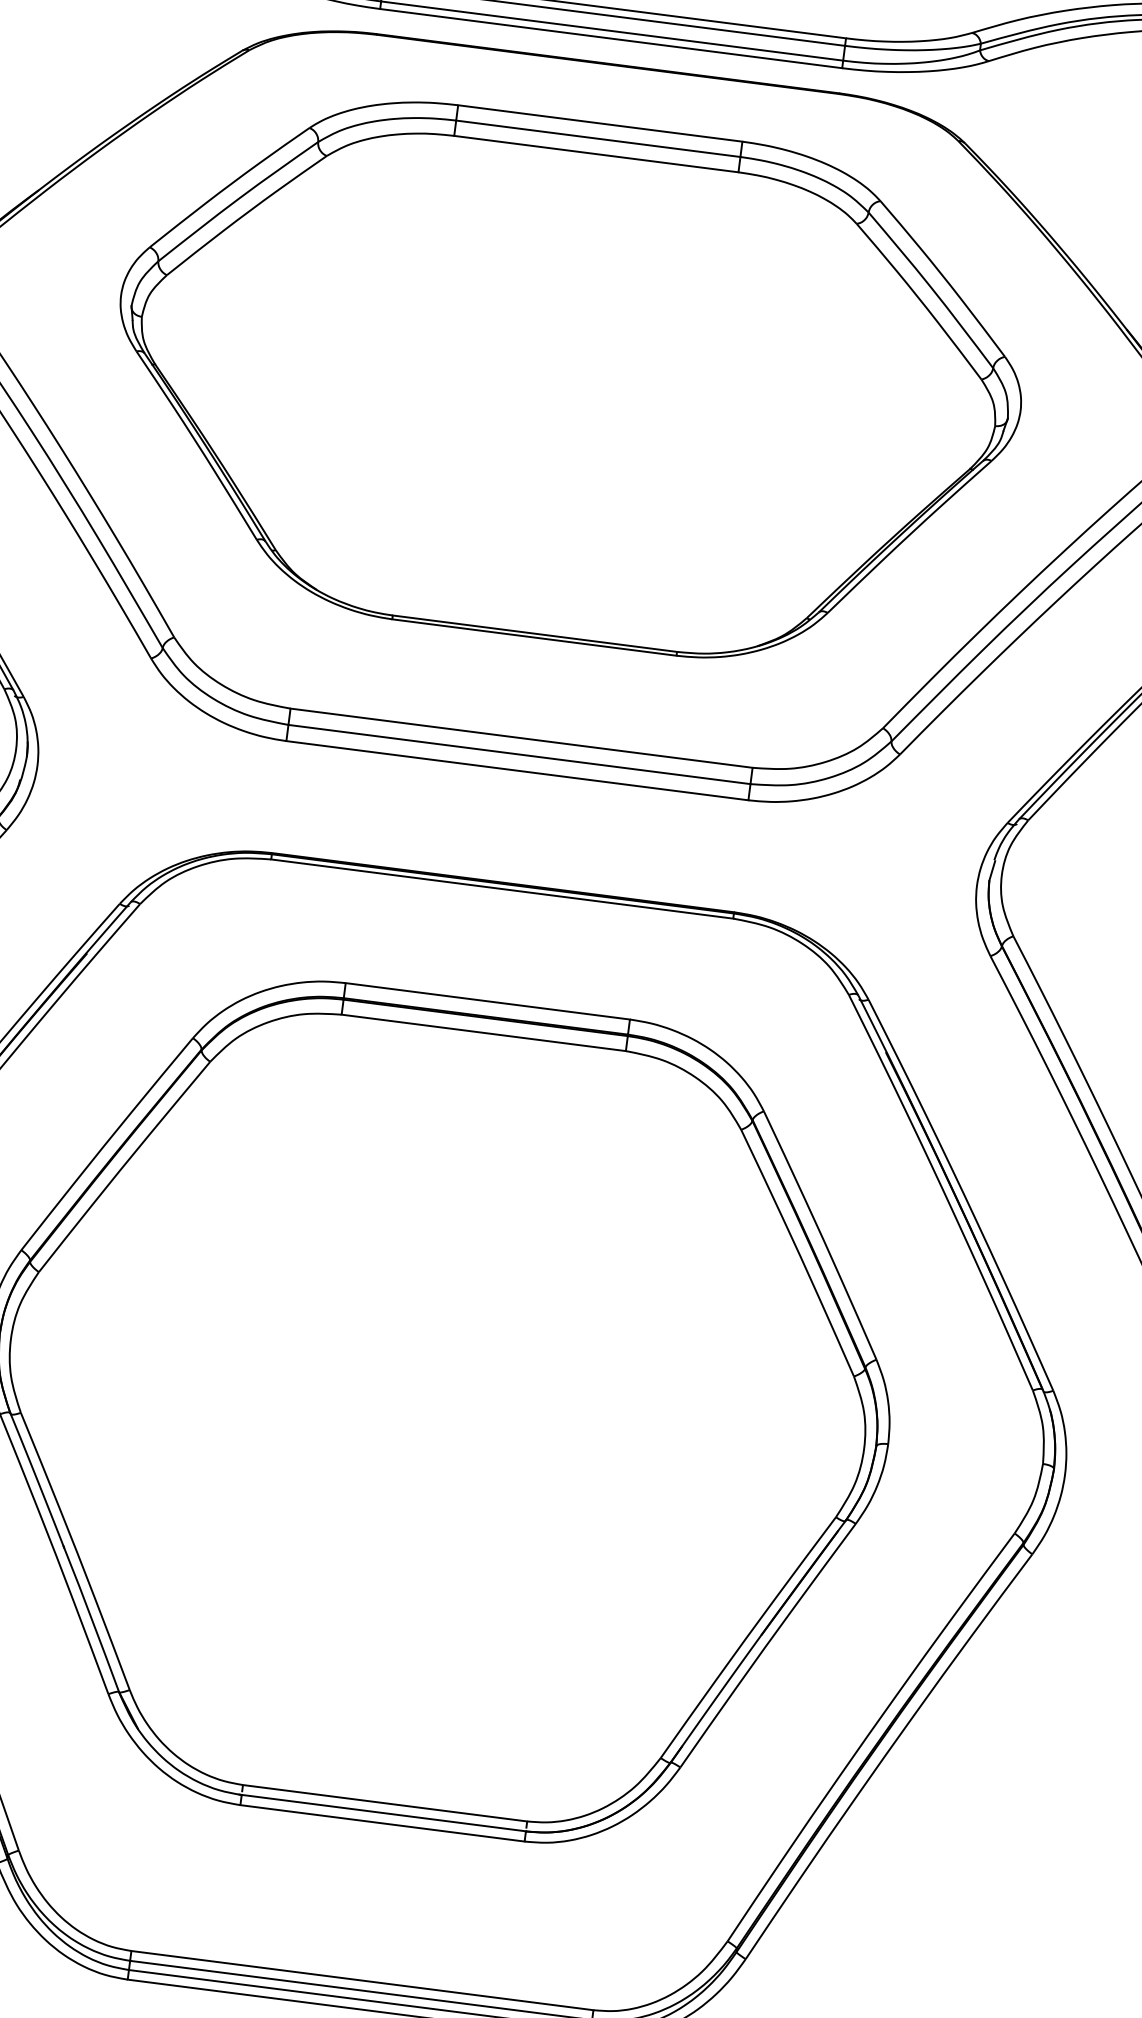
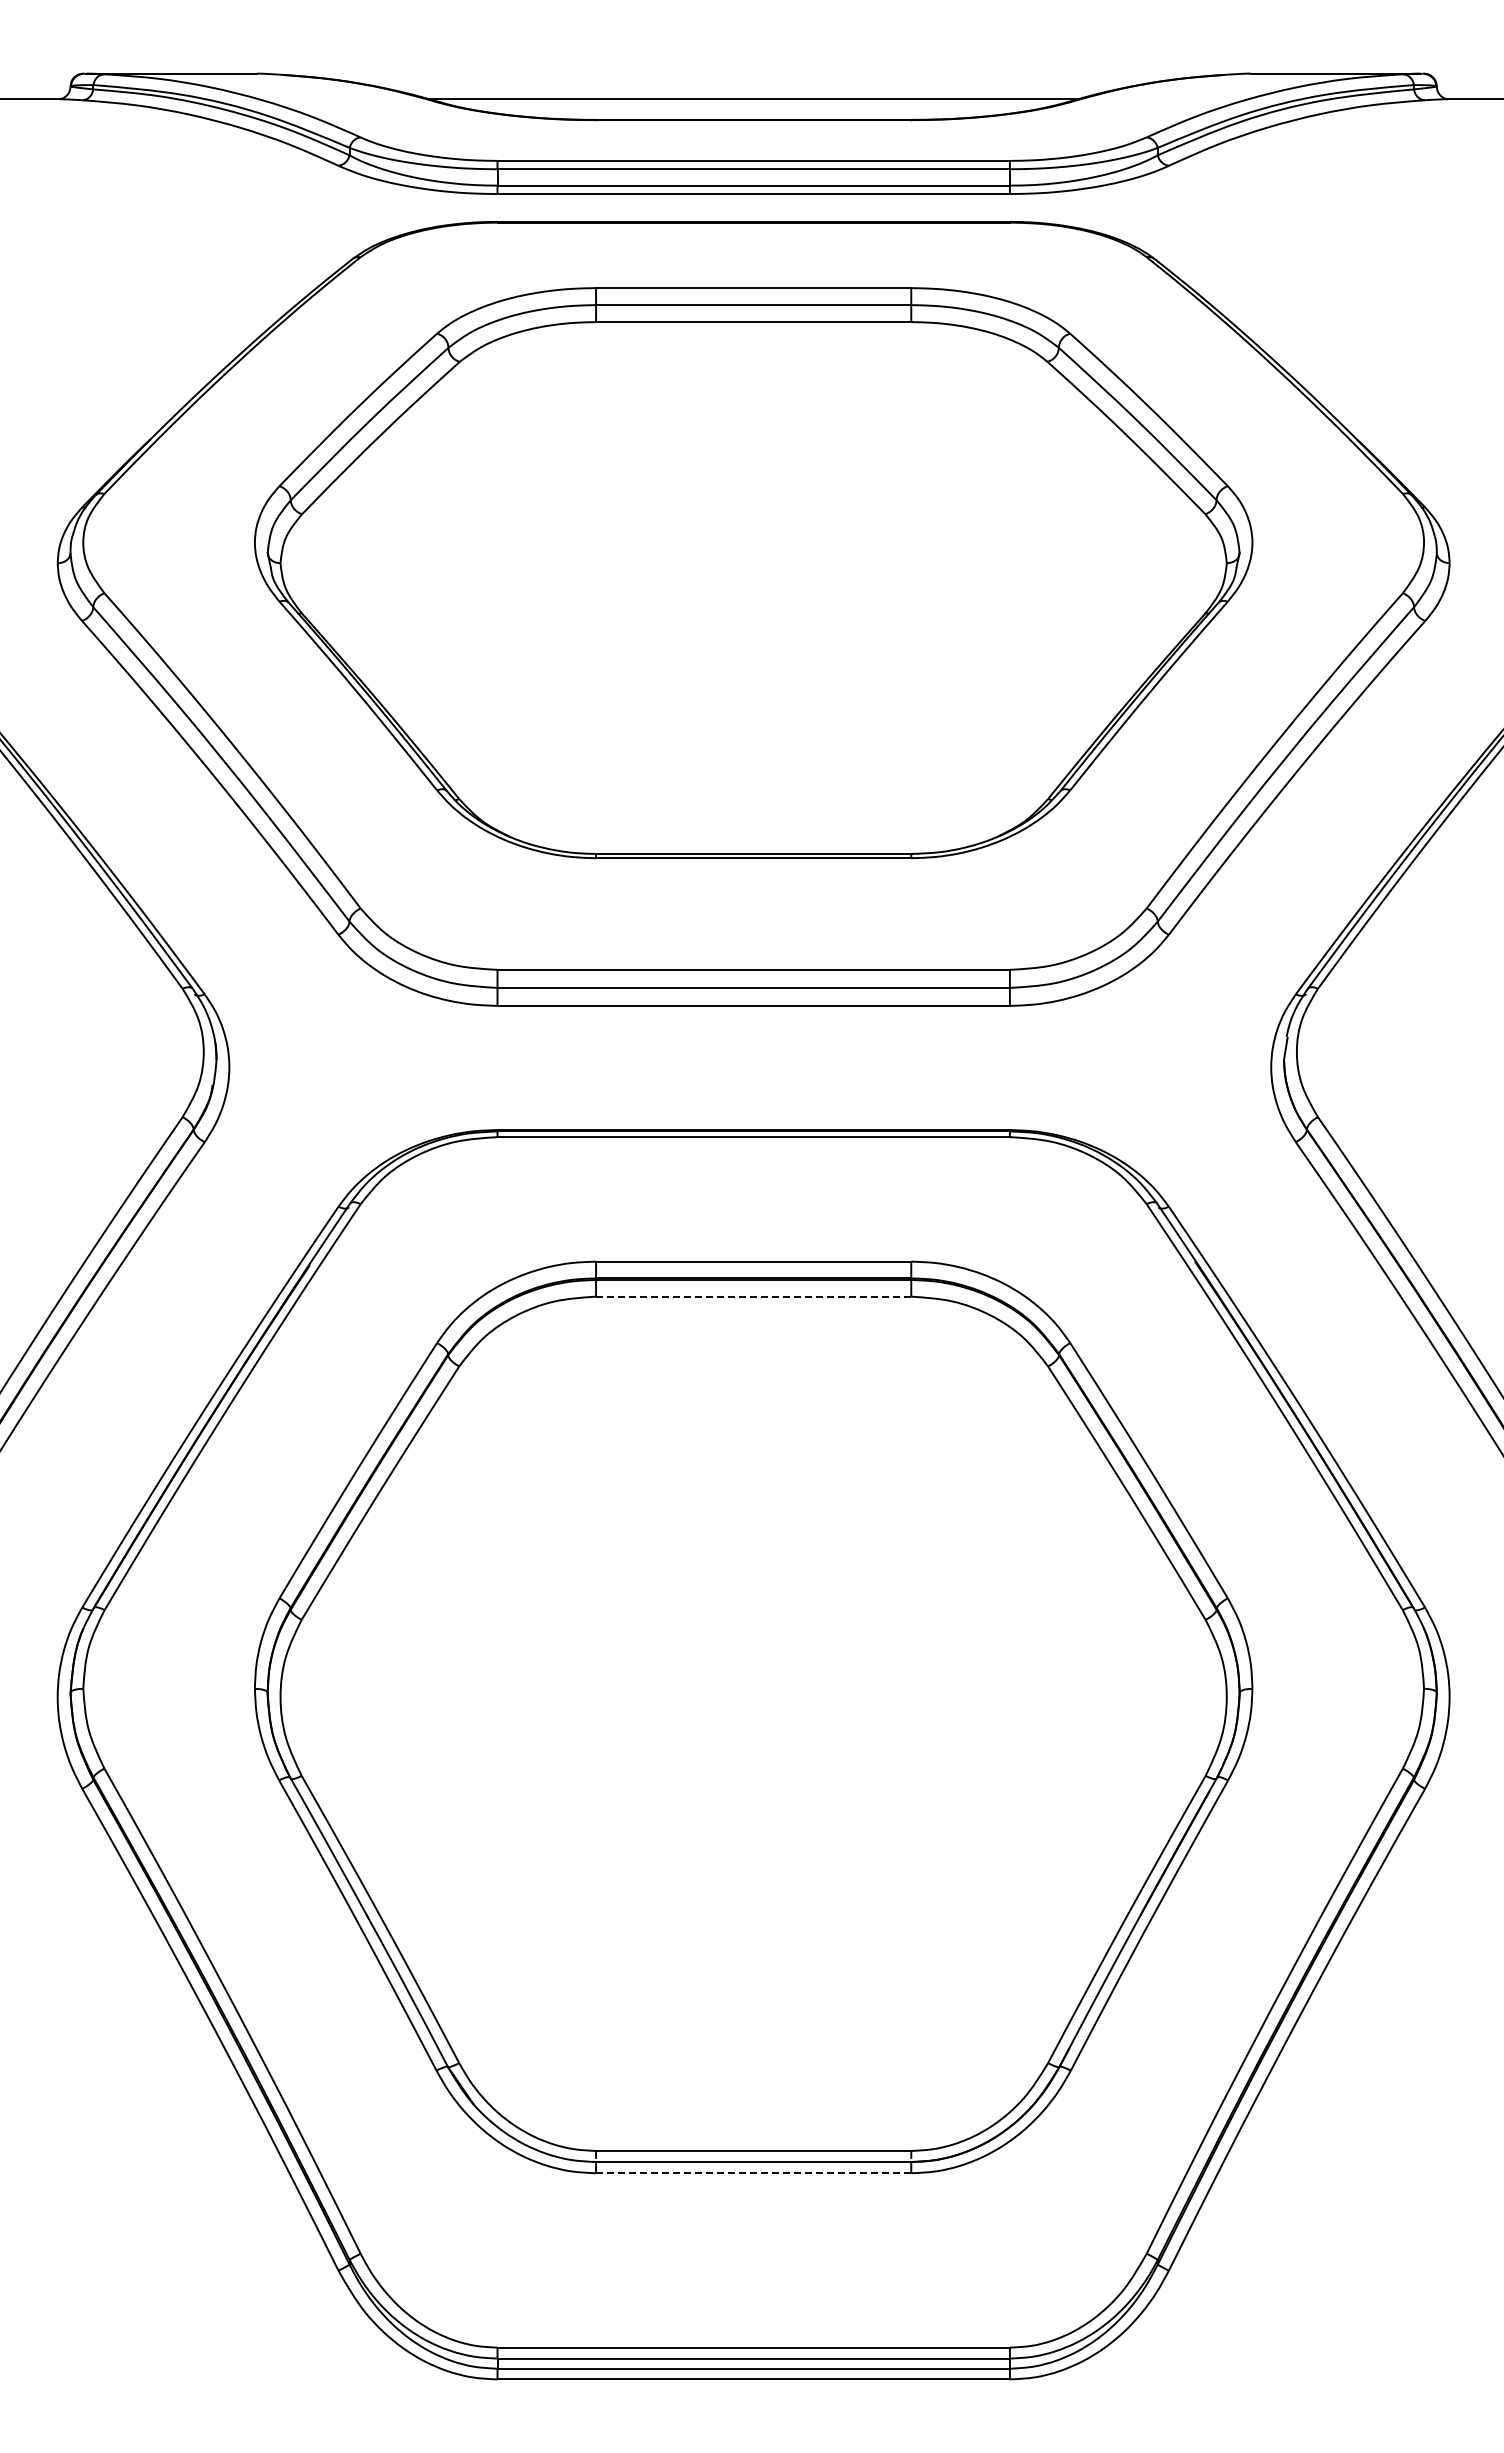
line: (483, 1032) -> (753, 1296), solid -> dashed
line: (382, 1823) -> (753, 2173), solid -> dashed

